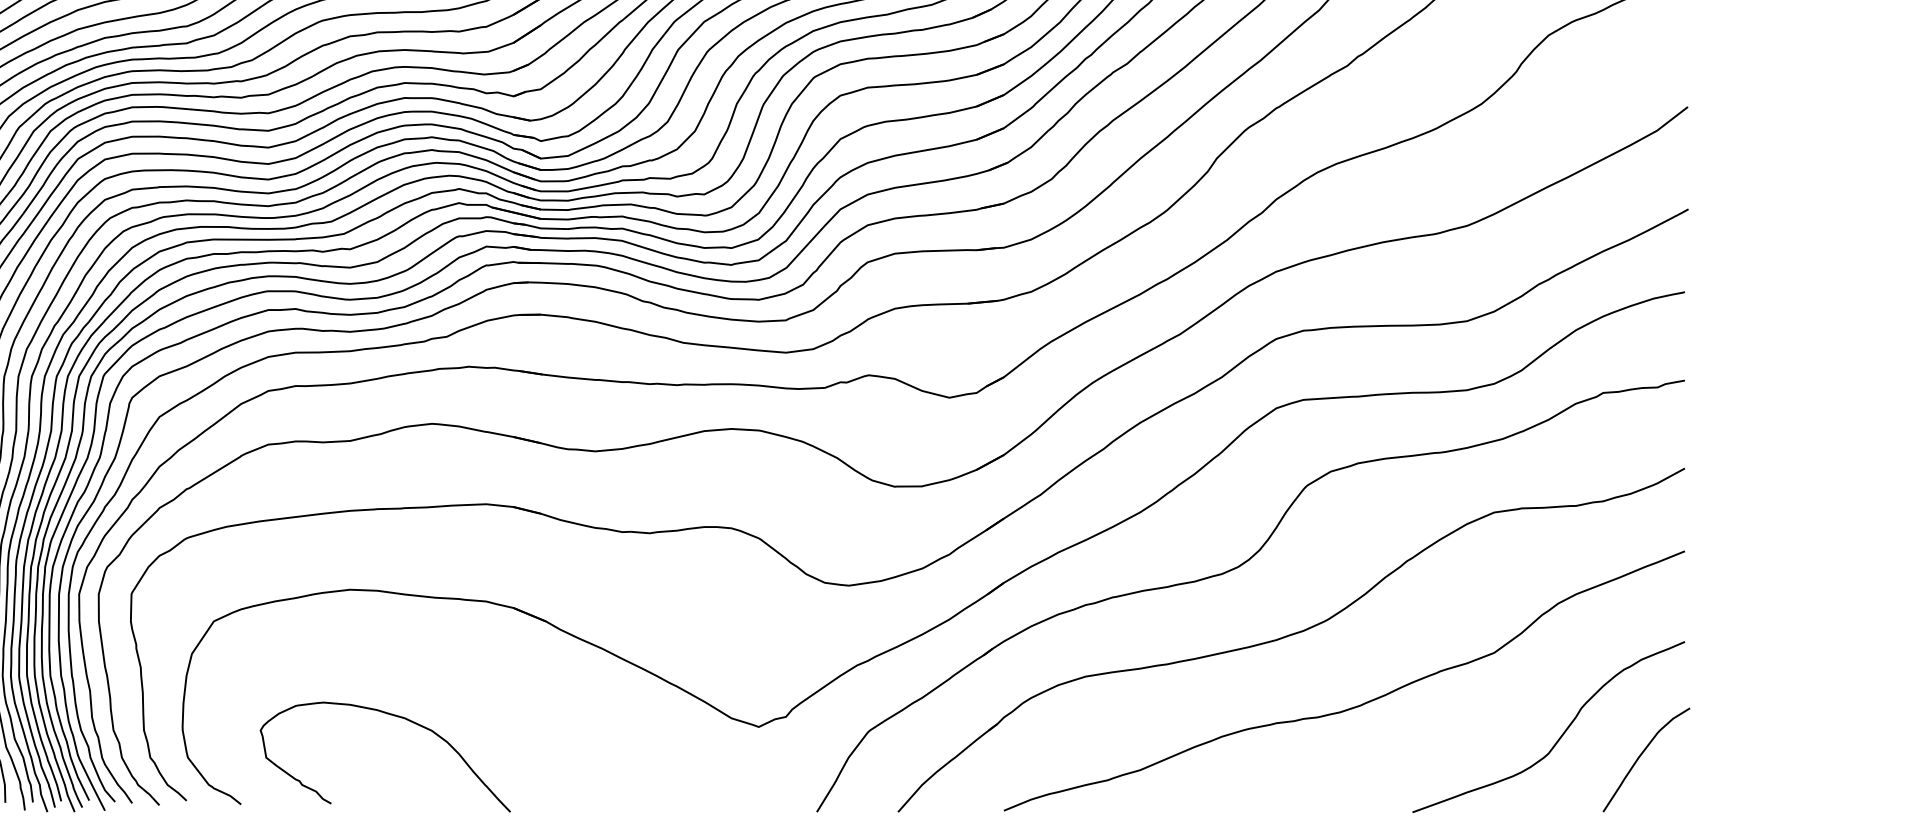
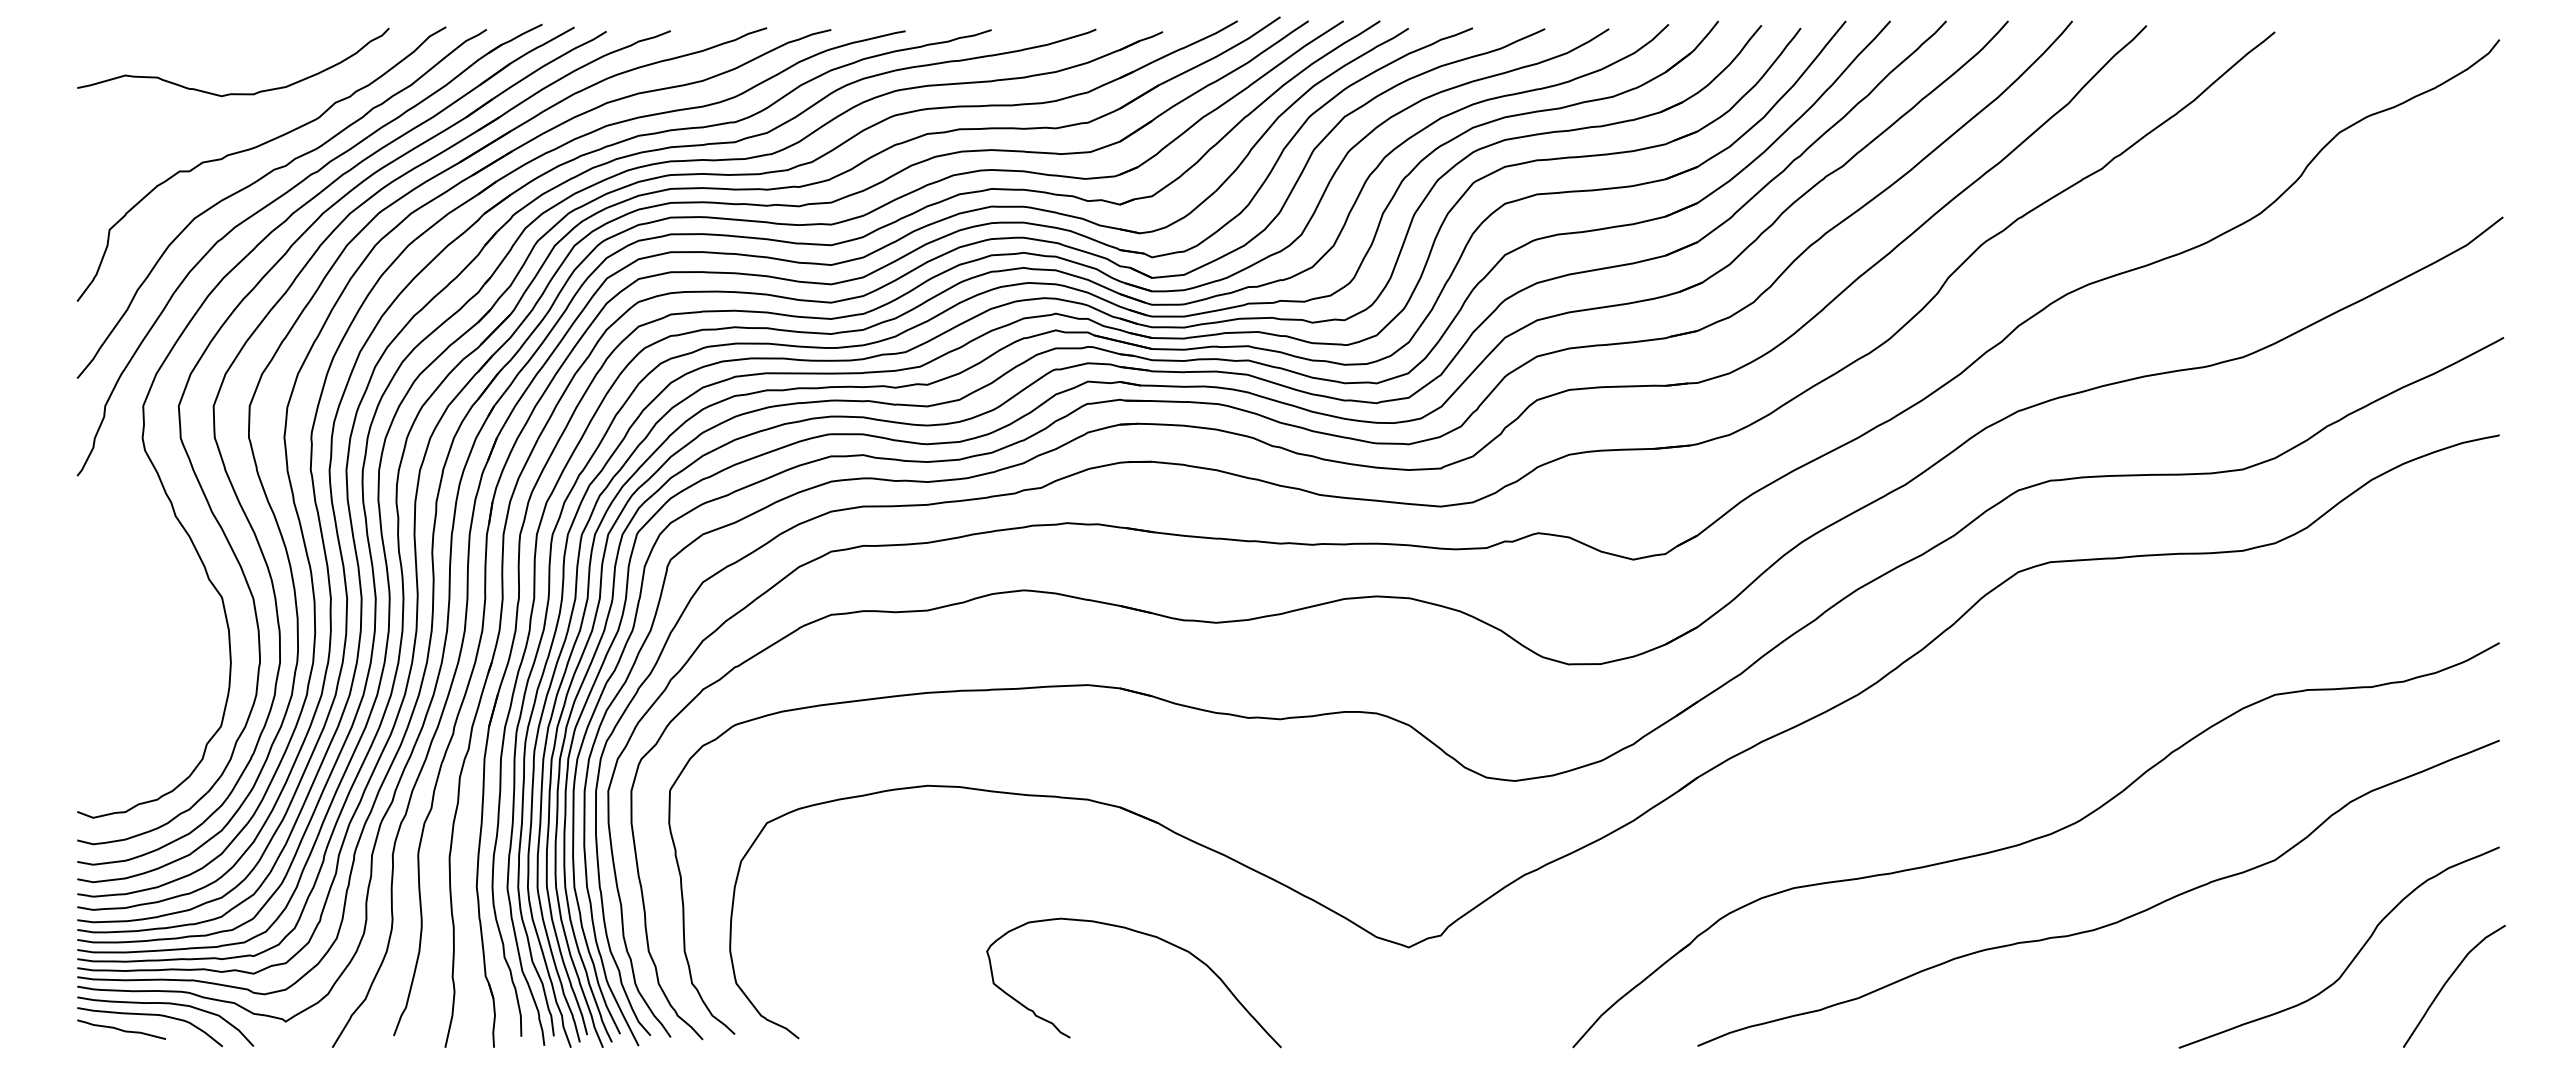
part: (1237, 568) -> (1972, 760), removed
curve: (396, 716) -> (1146, 935), moved

